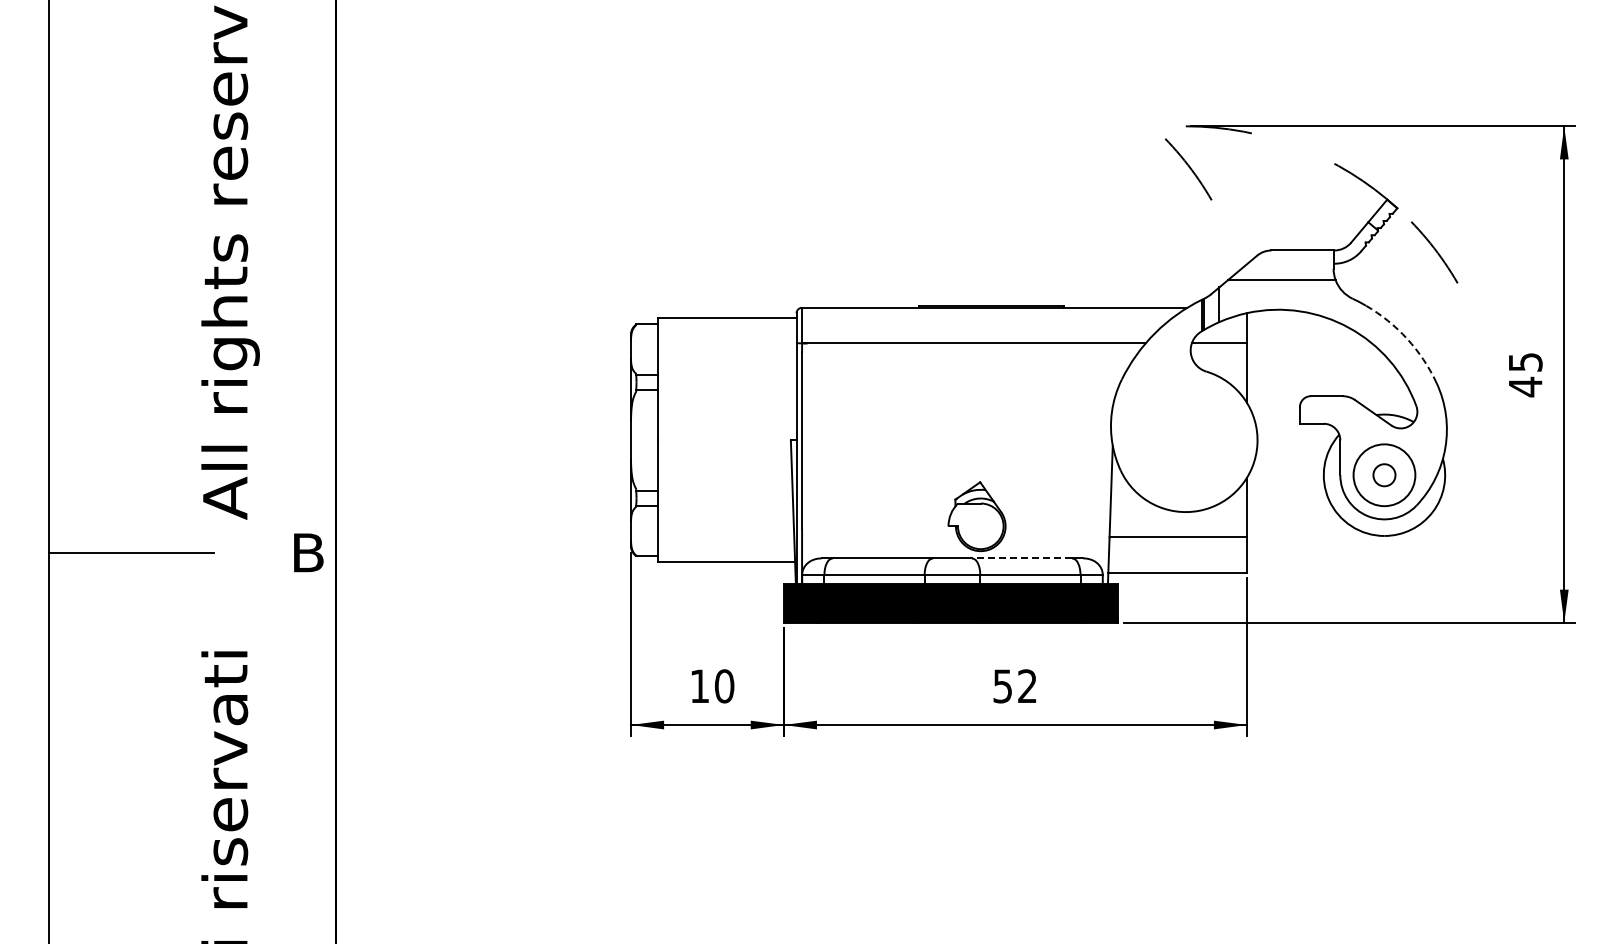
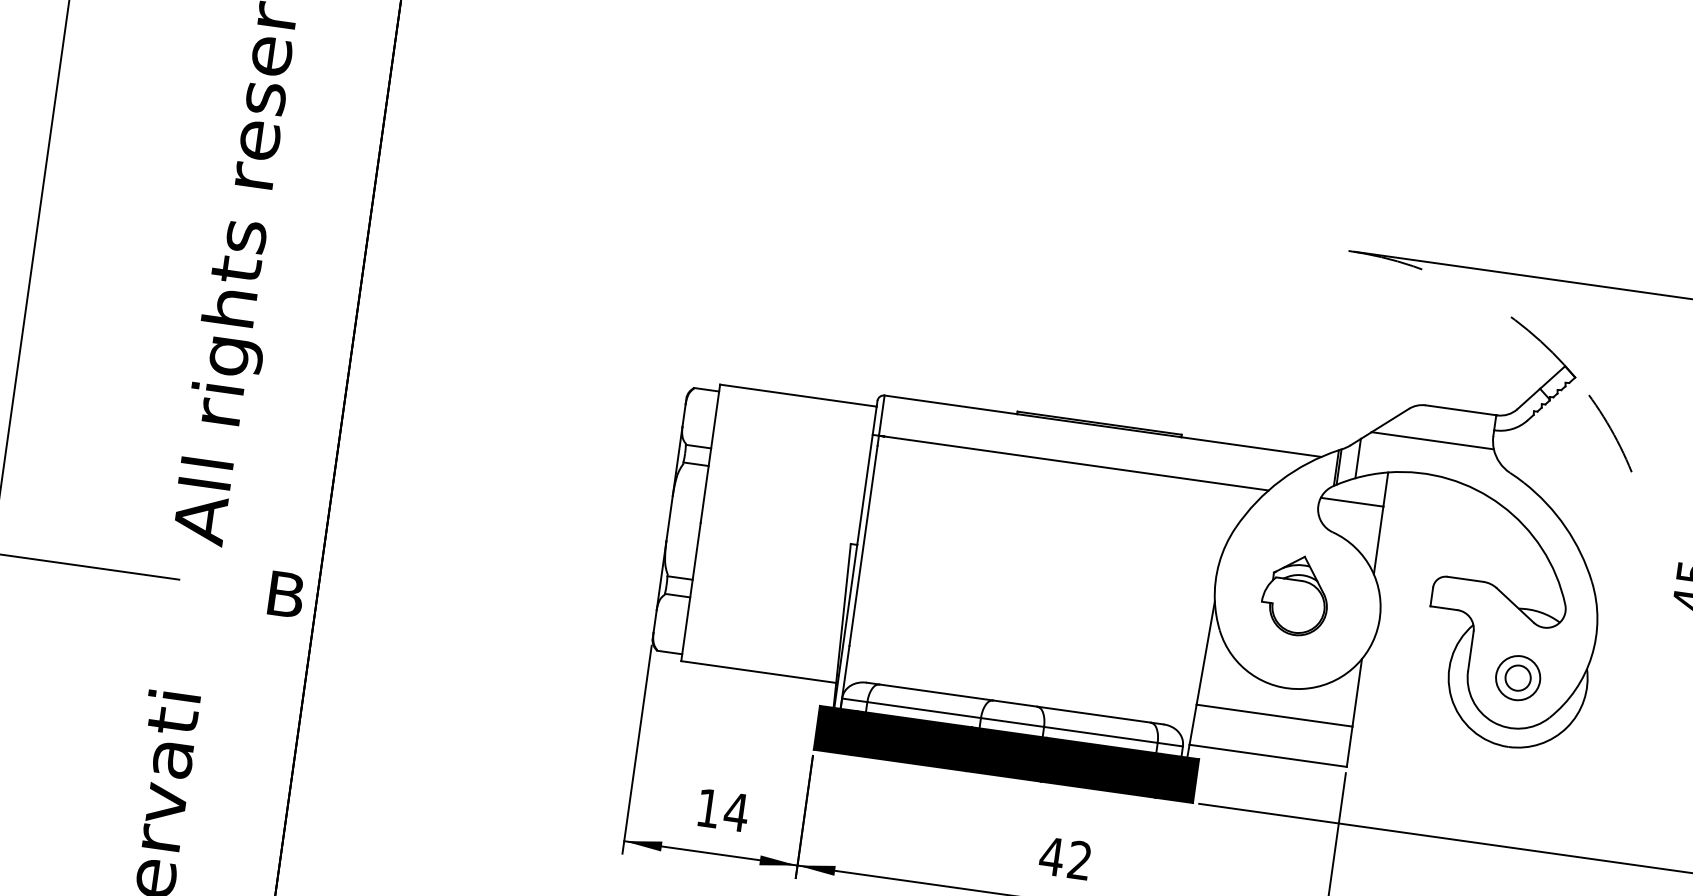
arc: (1189, 168) -> (1346, 299), removed
arc: (1407, 338) -> (1566, 526), dashed -> solid
circle: (1384, 474) -> (1518, 677), size x0.62
part: (976, 516) -> (1295, 595), moved
line: (1021, 558) -> (1093, 714), dashed -> solid
text: (724, 686) -> (736, 812), 10 -> 14
text: (1002, 686) -> (1051, 856), 52 -> 42

